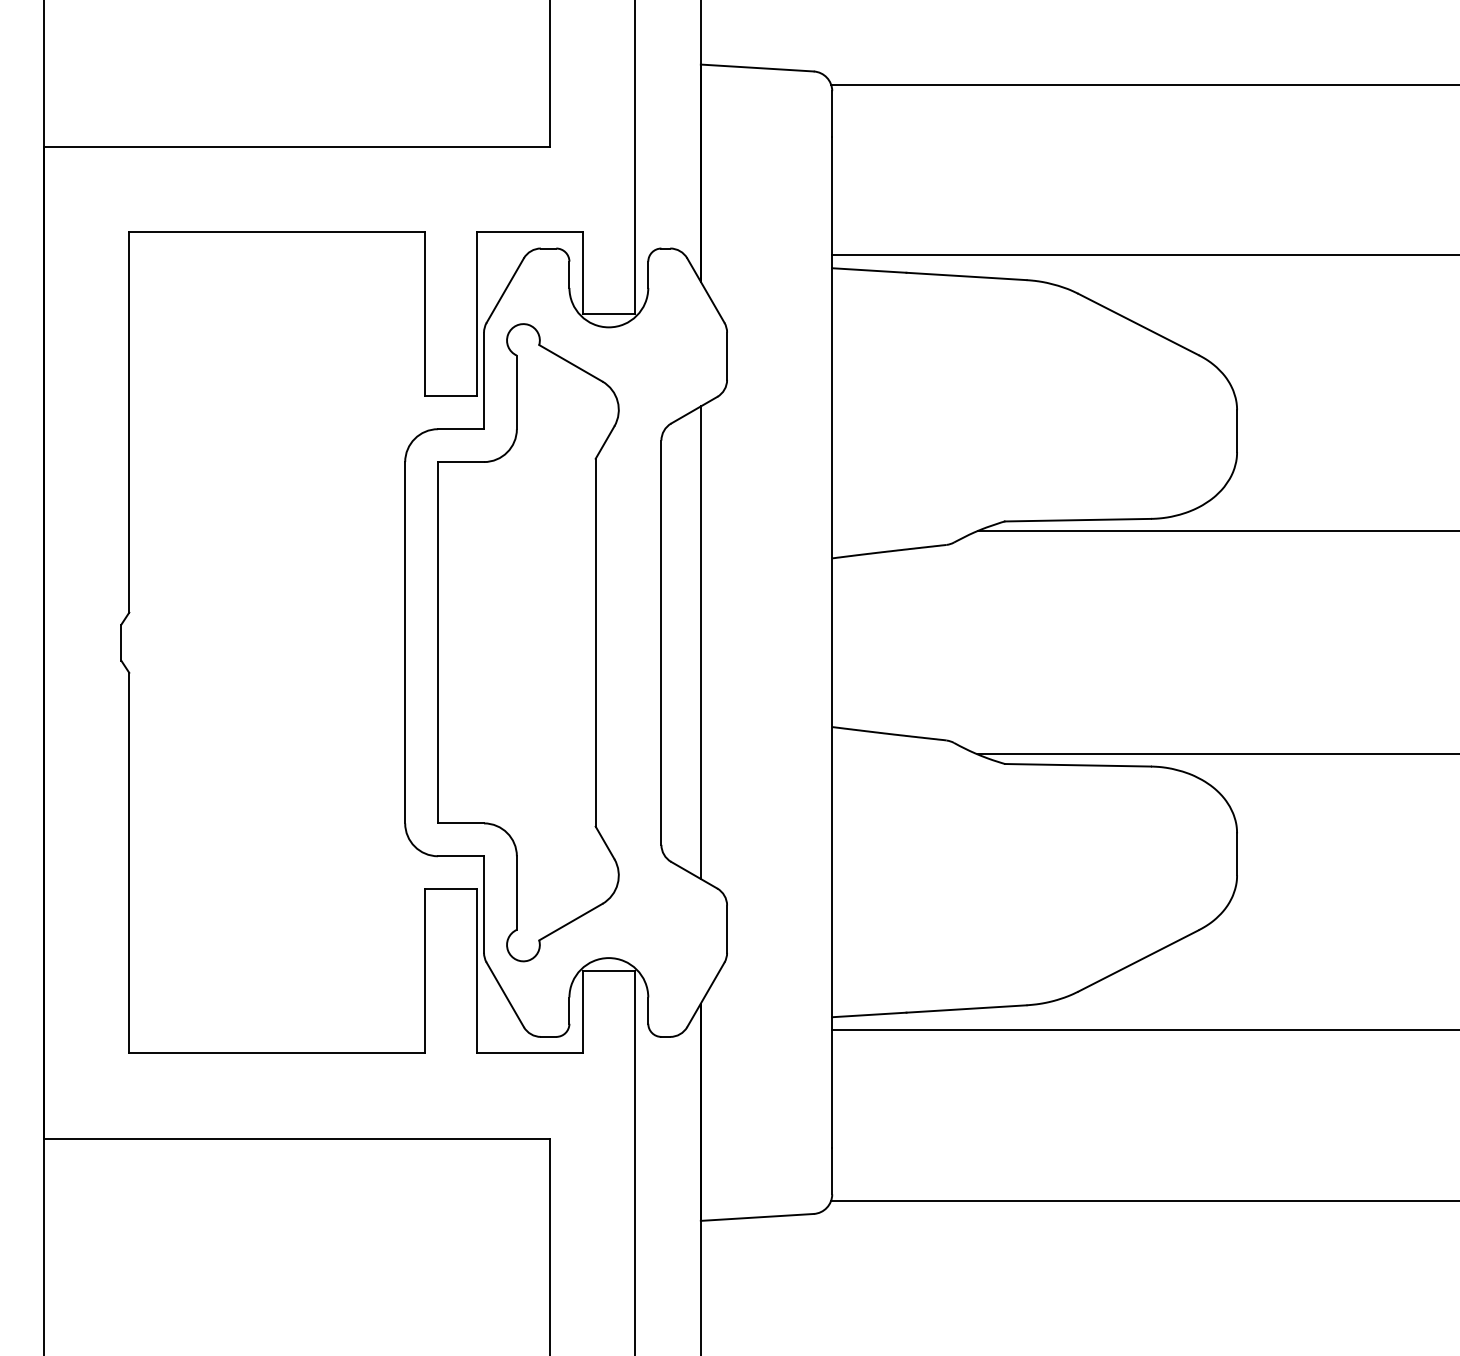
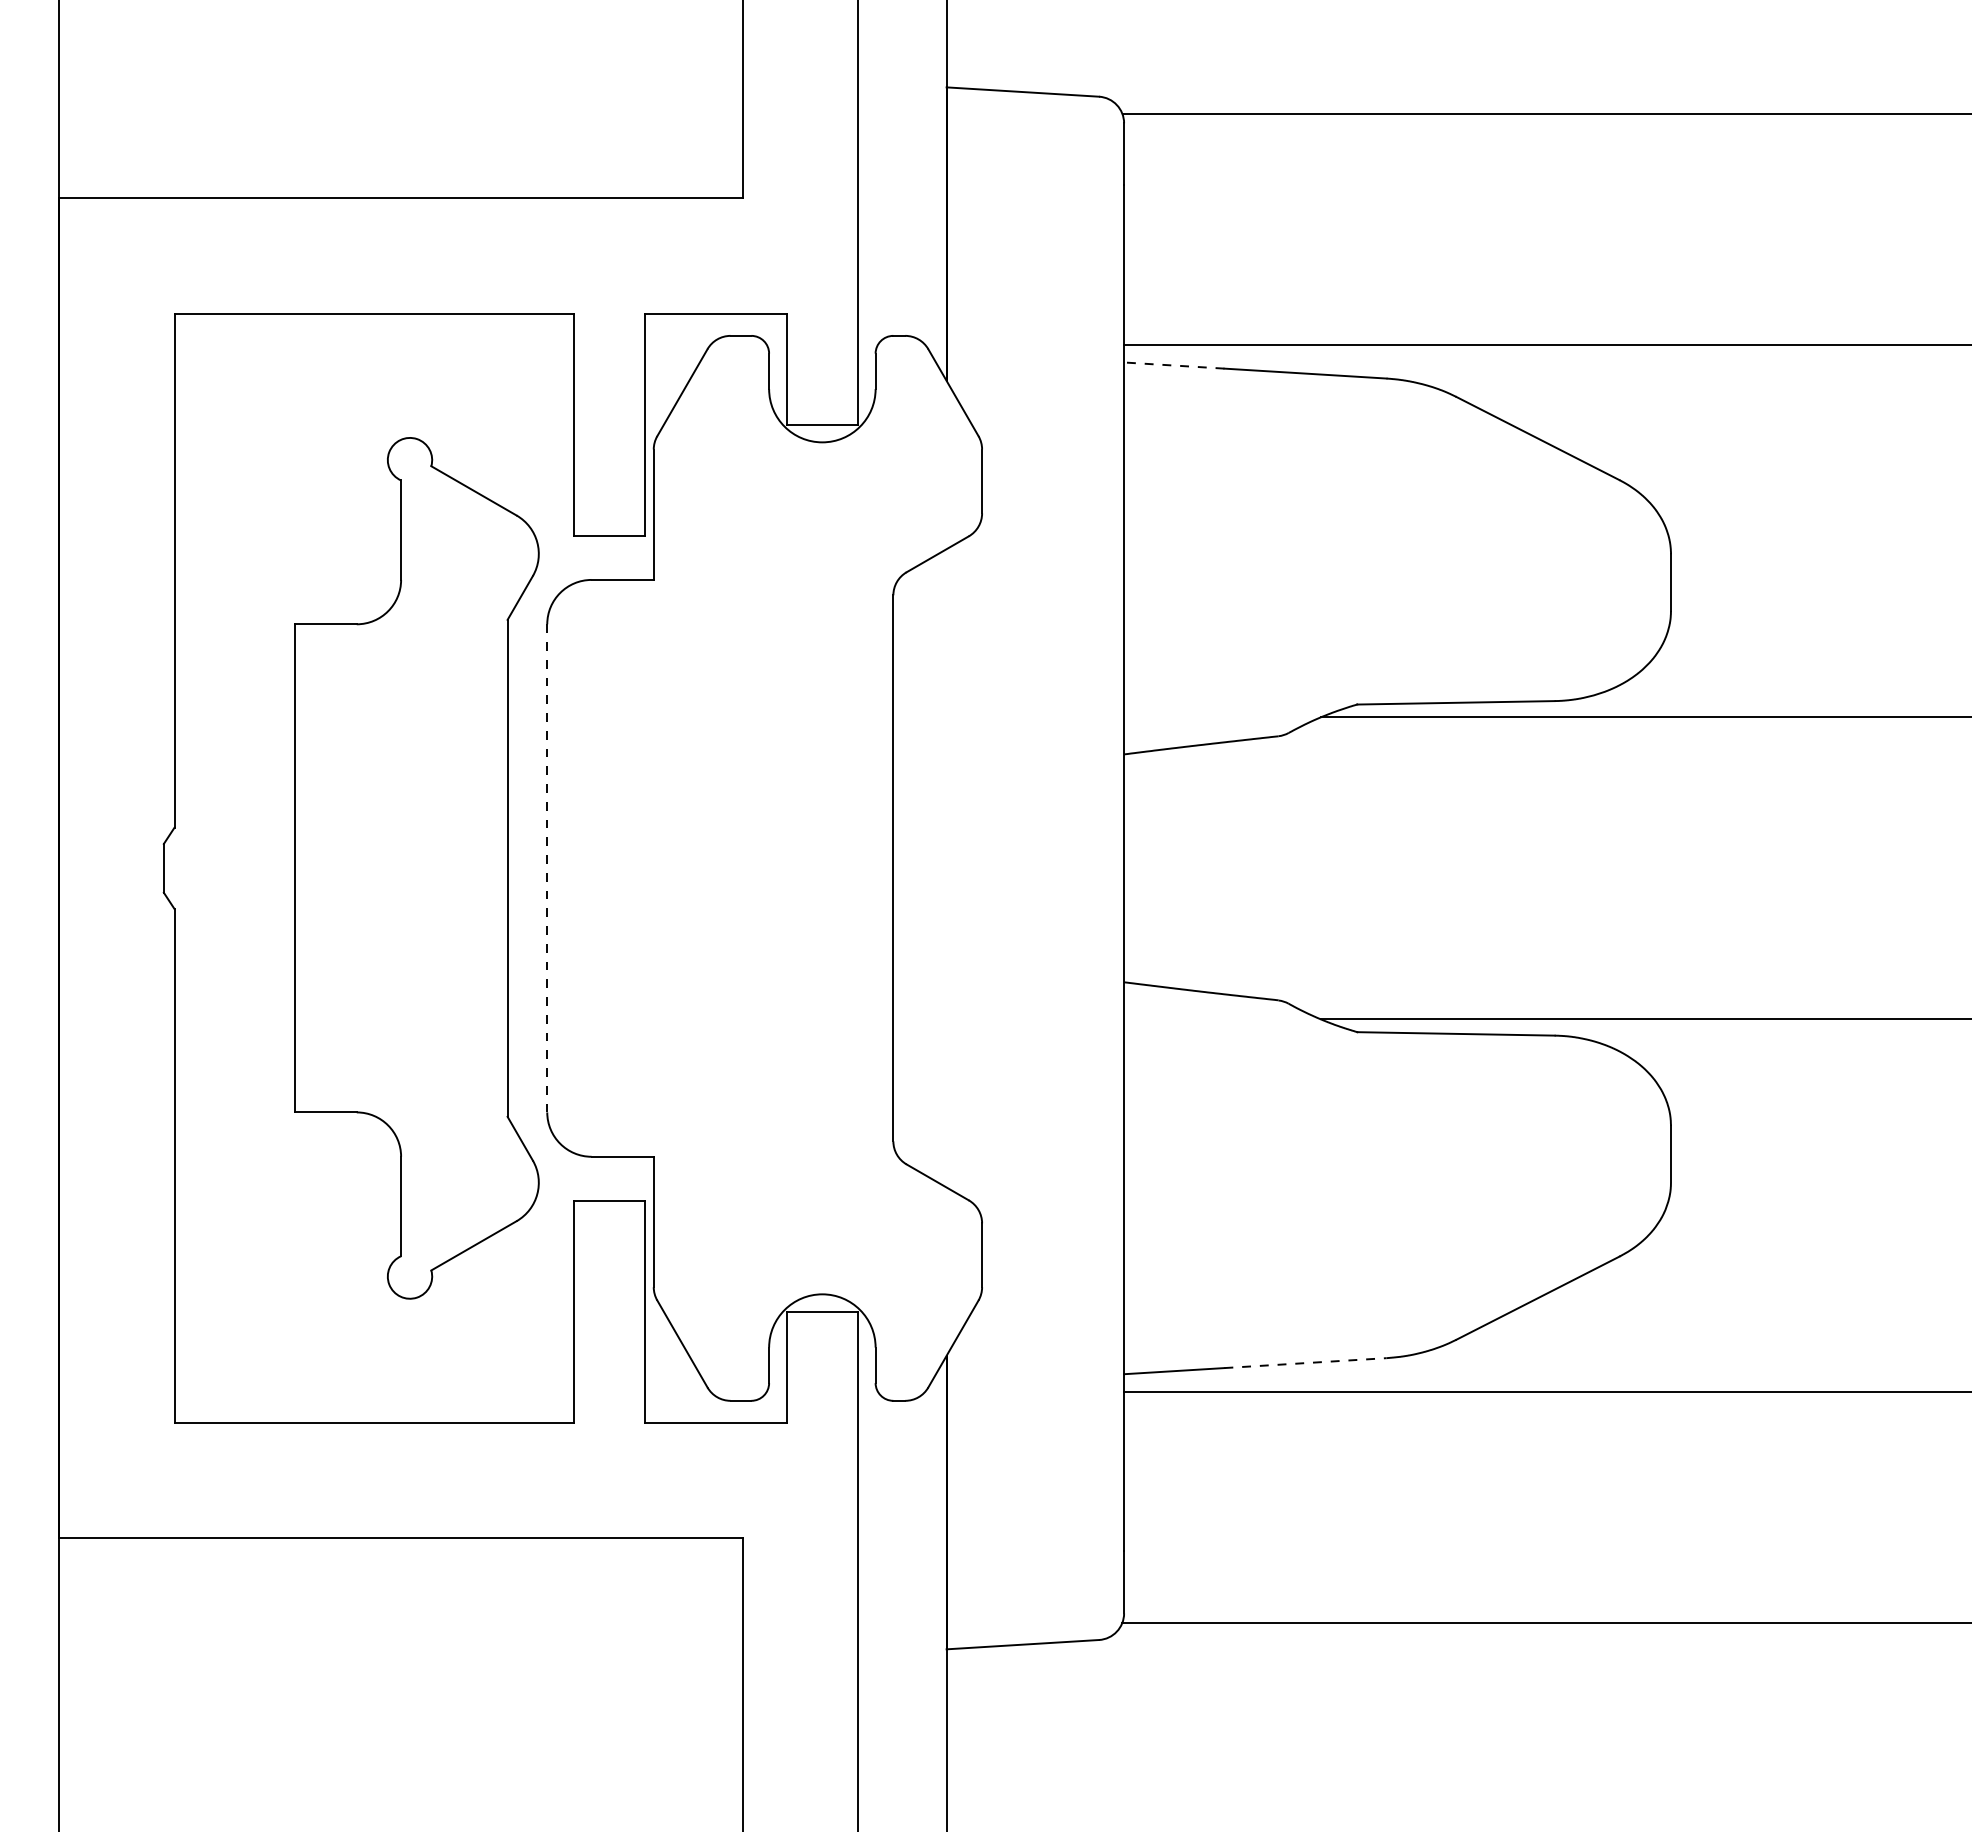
line: (868, 270) -> (1173, 365), solid -> dashed
line: (405, 642) -> (547, 867), solid -> dashed
part: (528, 642) -> (416, 868), moved
line: (700, 642) -> (946, 868), removed
line: (966, 1009) -> (1305, 1363), solid -> dashed

